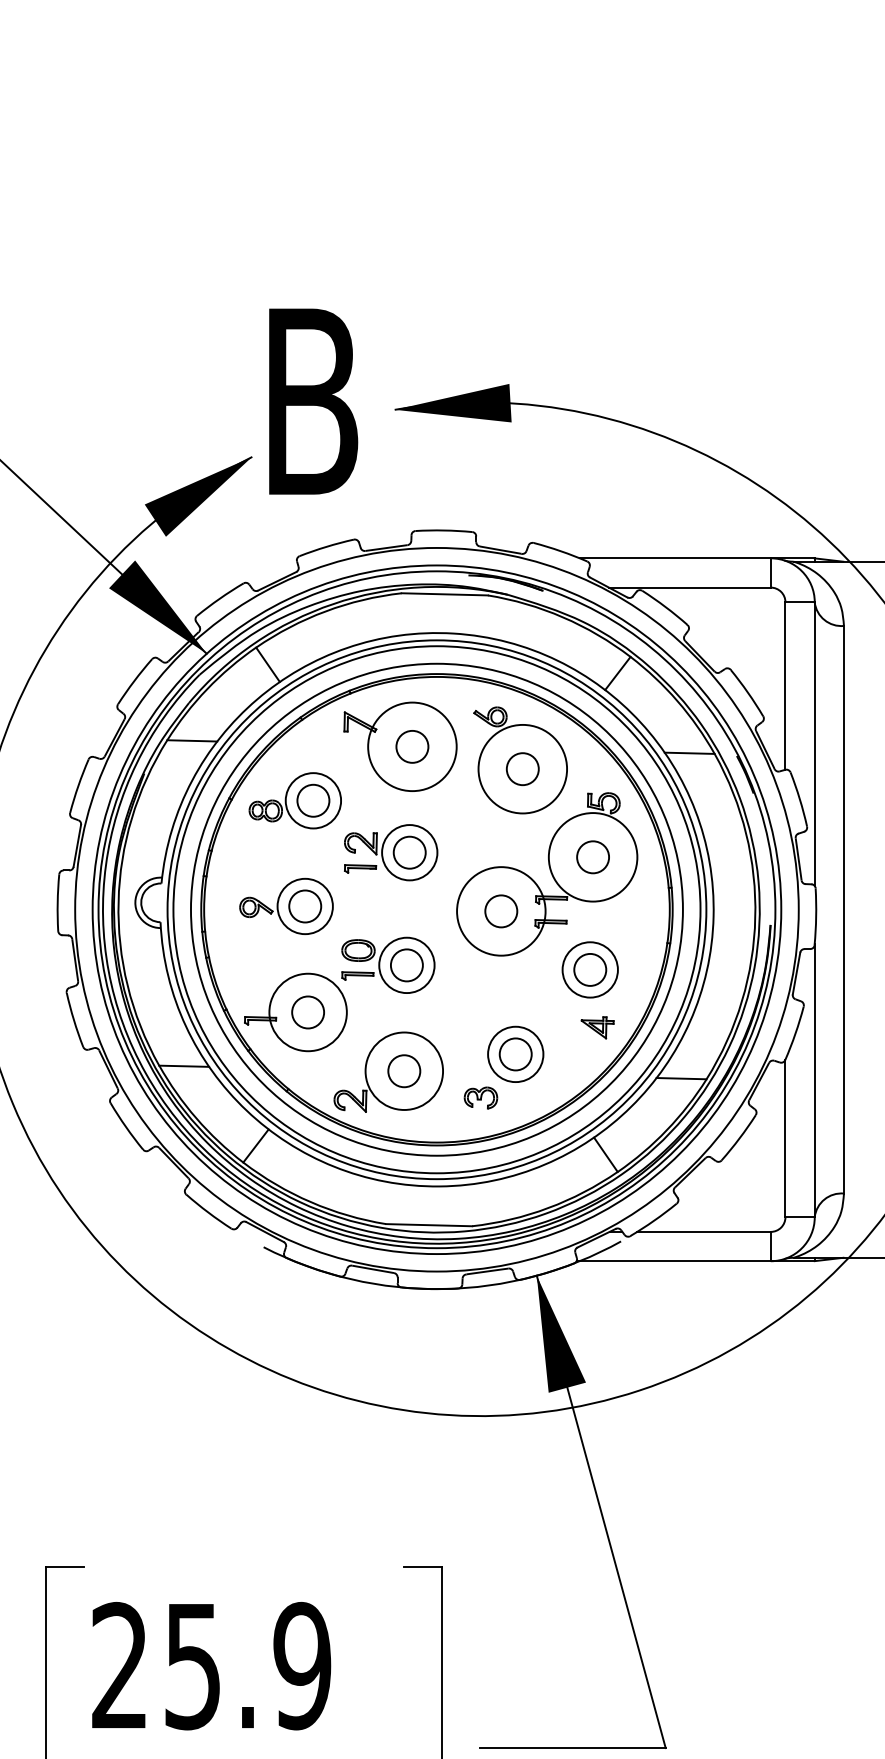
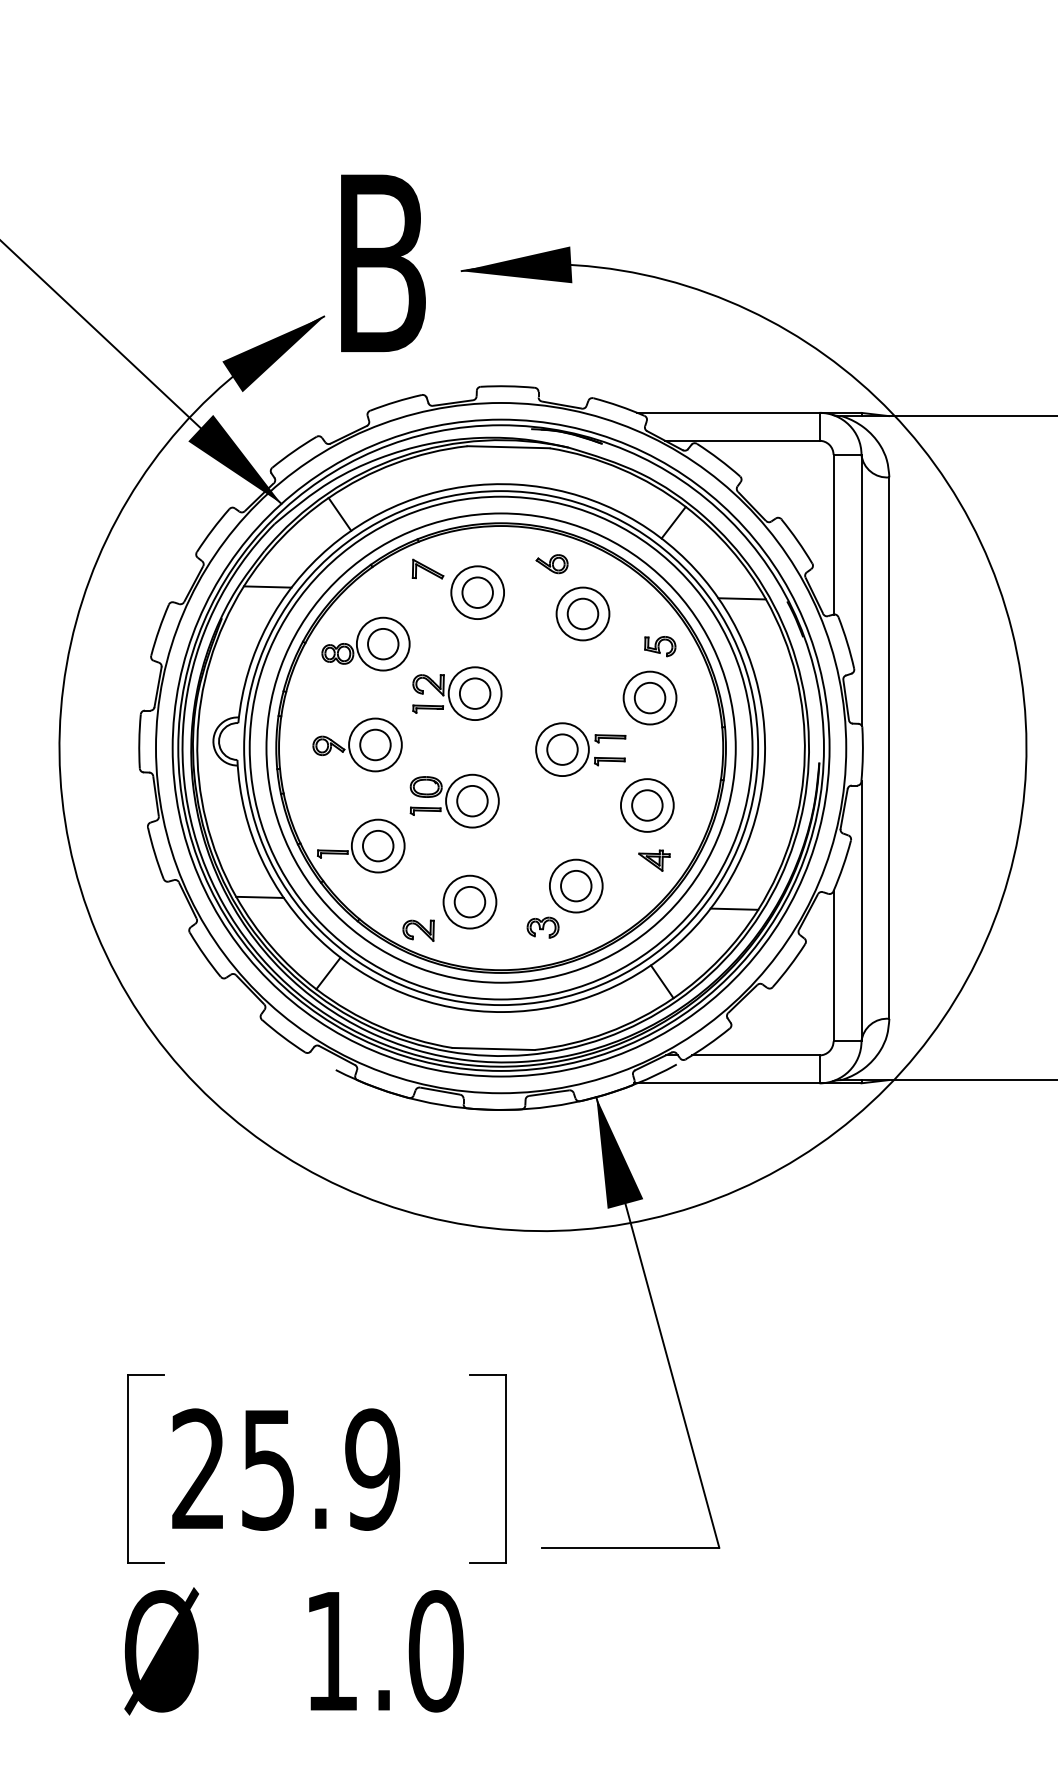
circle: (412, 746) -> (477, 592), size x0.62
circle: (522, 768) -> (582, 613), size x0.62
circle: (592, 856) -> (649, 697), size x0.62
circle: (501, 911) -> (562, 749), size x0.62
circle: (307, 1011) -> (377, 845), size x0.71
circle: (403, 1070) -> (469, 901), size x0.71

